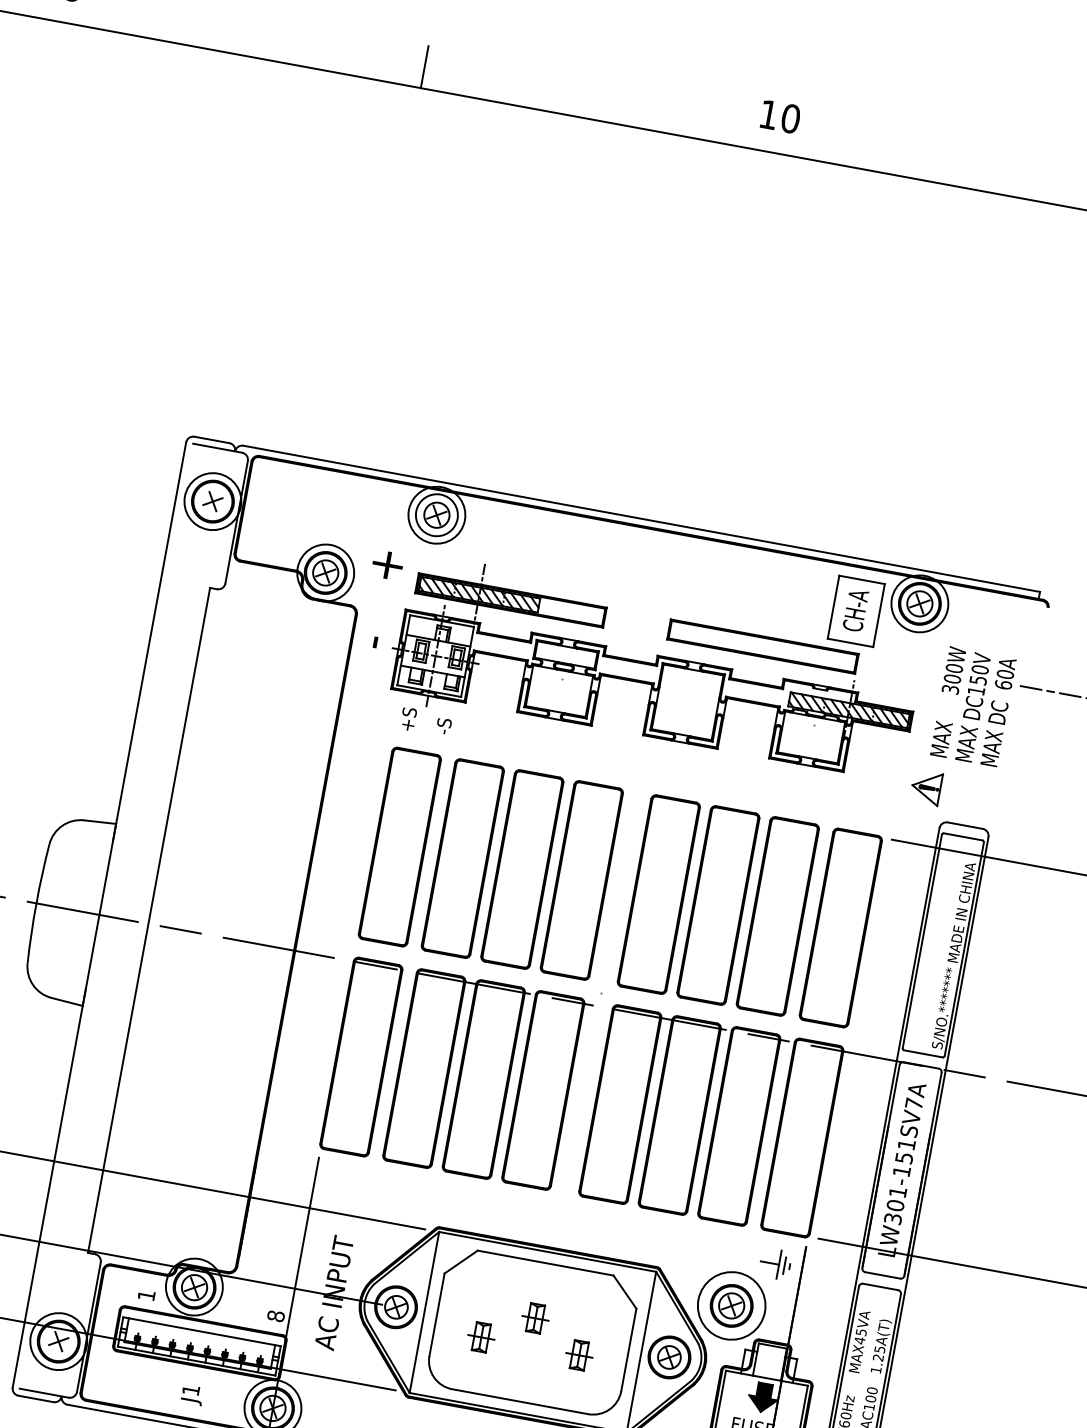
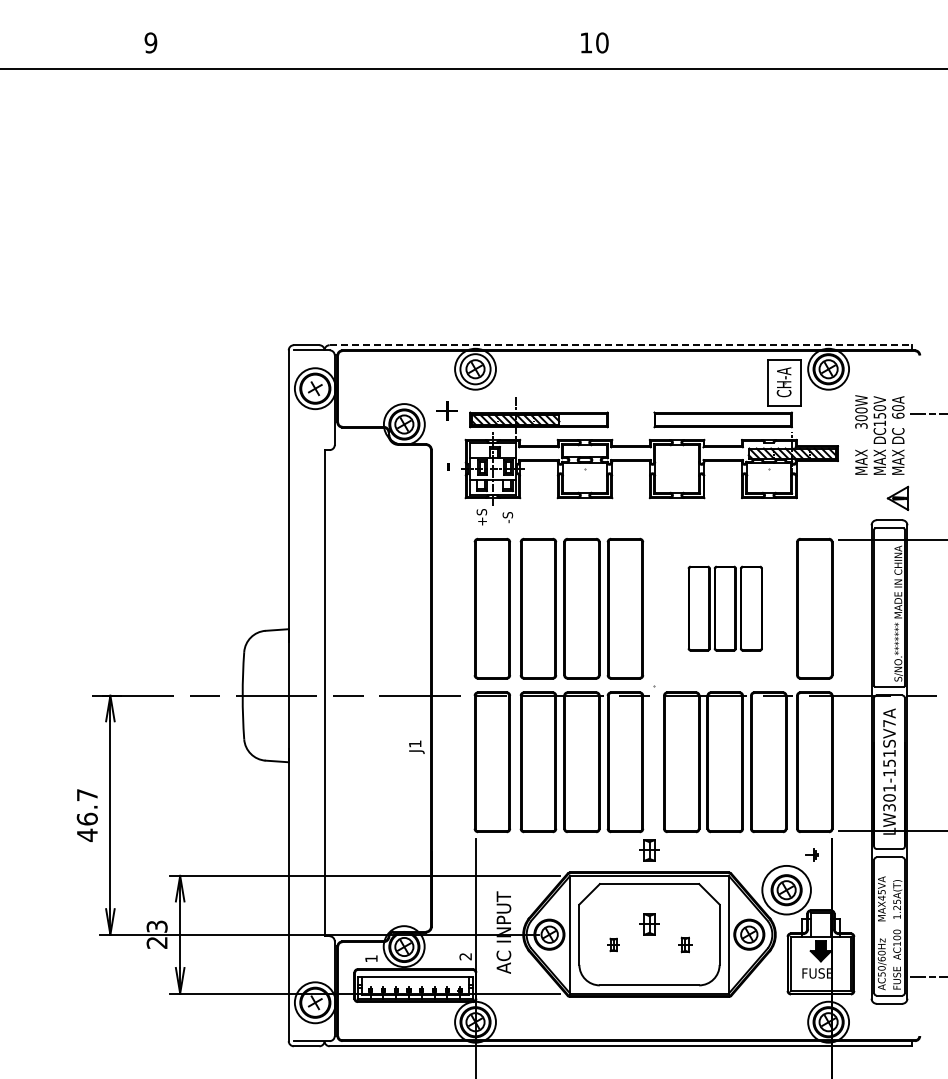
line: (424, 66) -> (408, 53), removed
text: (780, 116) -> (594, 42), moved
line: (642, 519) -> (621, 345), solid -> dashed
part: (925, 786) -> (897, 497), moved
part: (718, 905) -> (725, 608), size x0.6
part: (554, 1217) -> (649, 850), added
part: (774, 1263) -> (811, 854), size x0.6
text: (275, 1315) -> (465, 956), 8 -> 2
part: (481, 1336) -> (613, 944), size x0.6
part: (579, 1354) -> (685, 944), size x0.7
text: (192, 1393) -> (416, 746), moved

